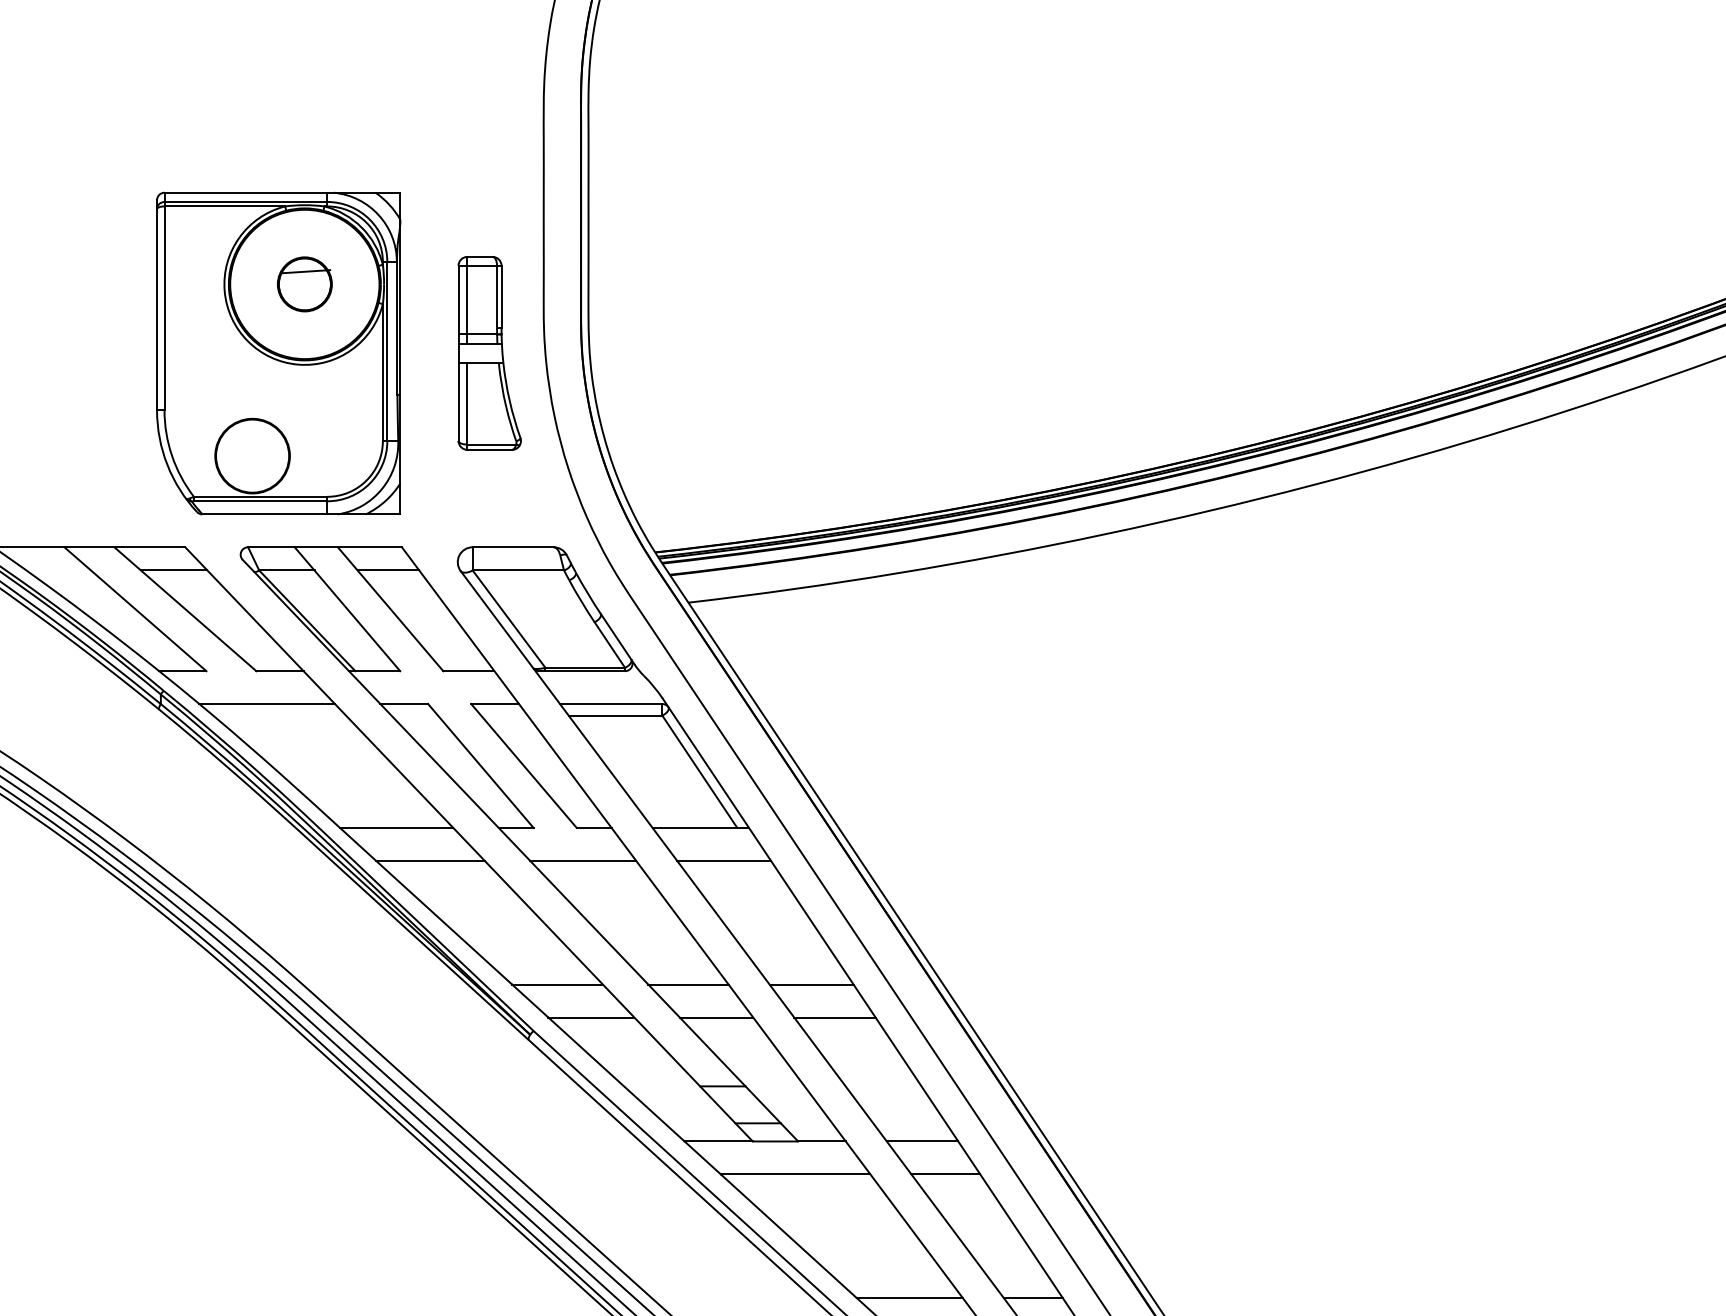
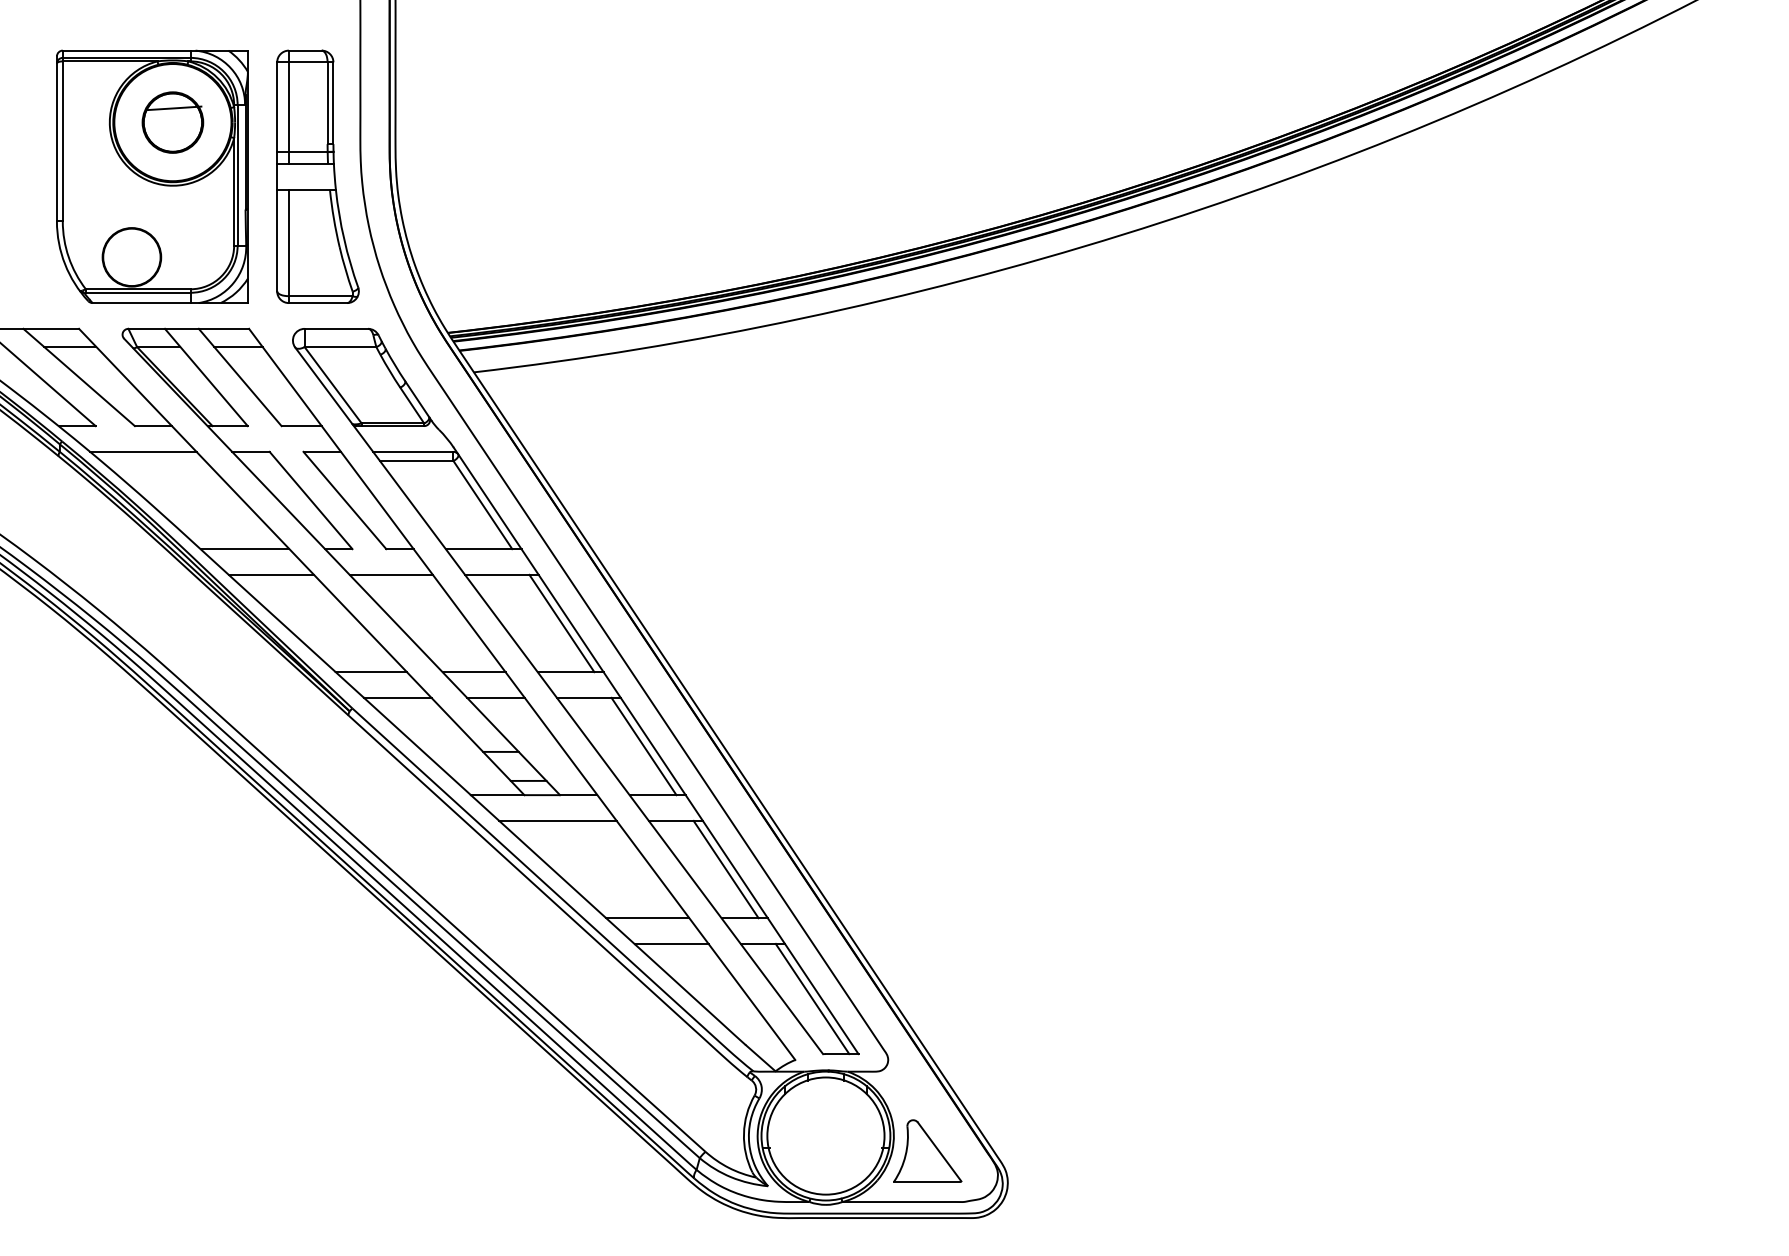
part: (304, 284) -> (172, 122), size x1.43
part: (489, 353) -> (317, 176), size x1.67
line: (800, 922) -> (561, 623), added
line: (904, 1079) -> (643, 746), added
line: (1008, 1236) -> (725, 869), added

